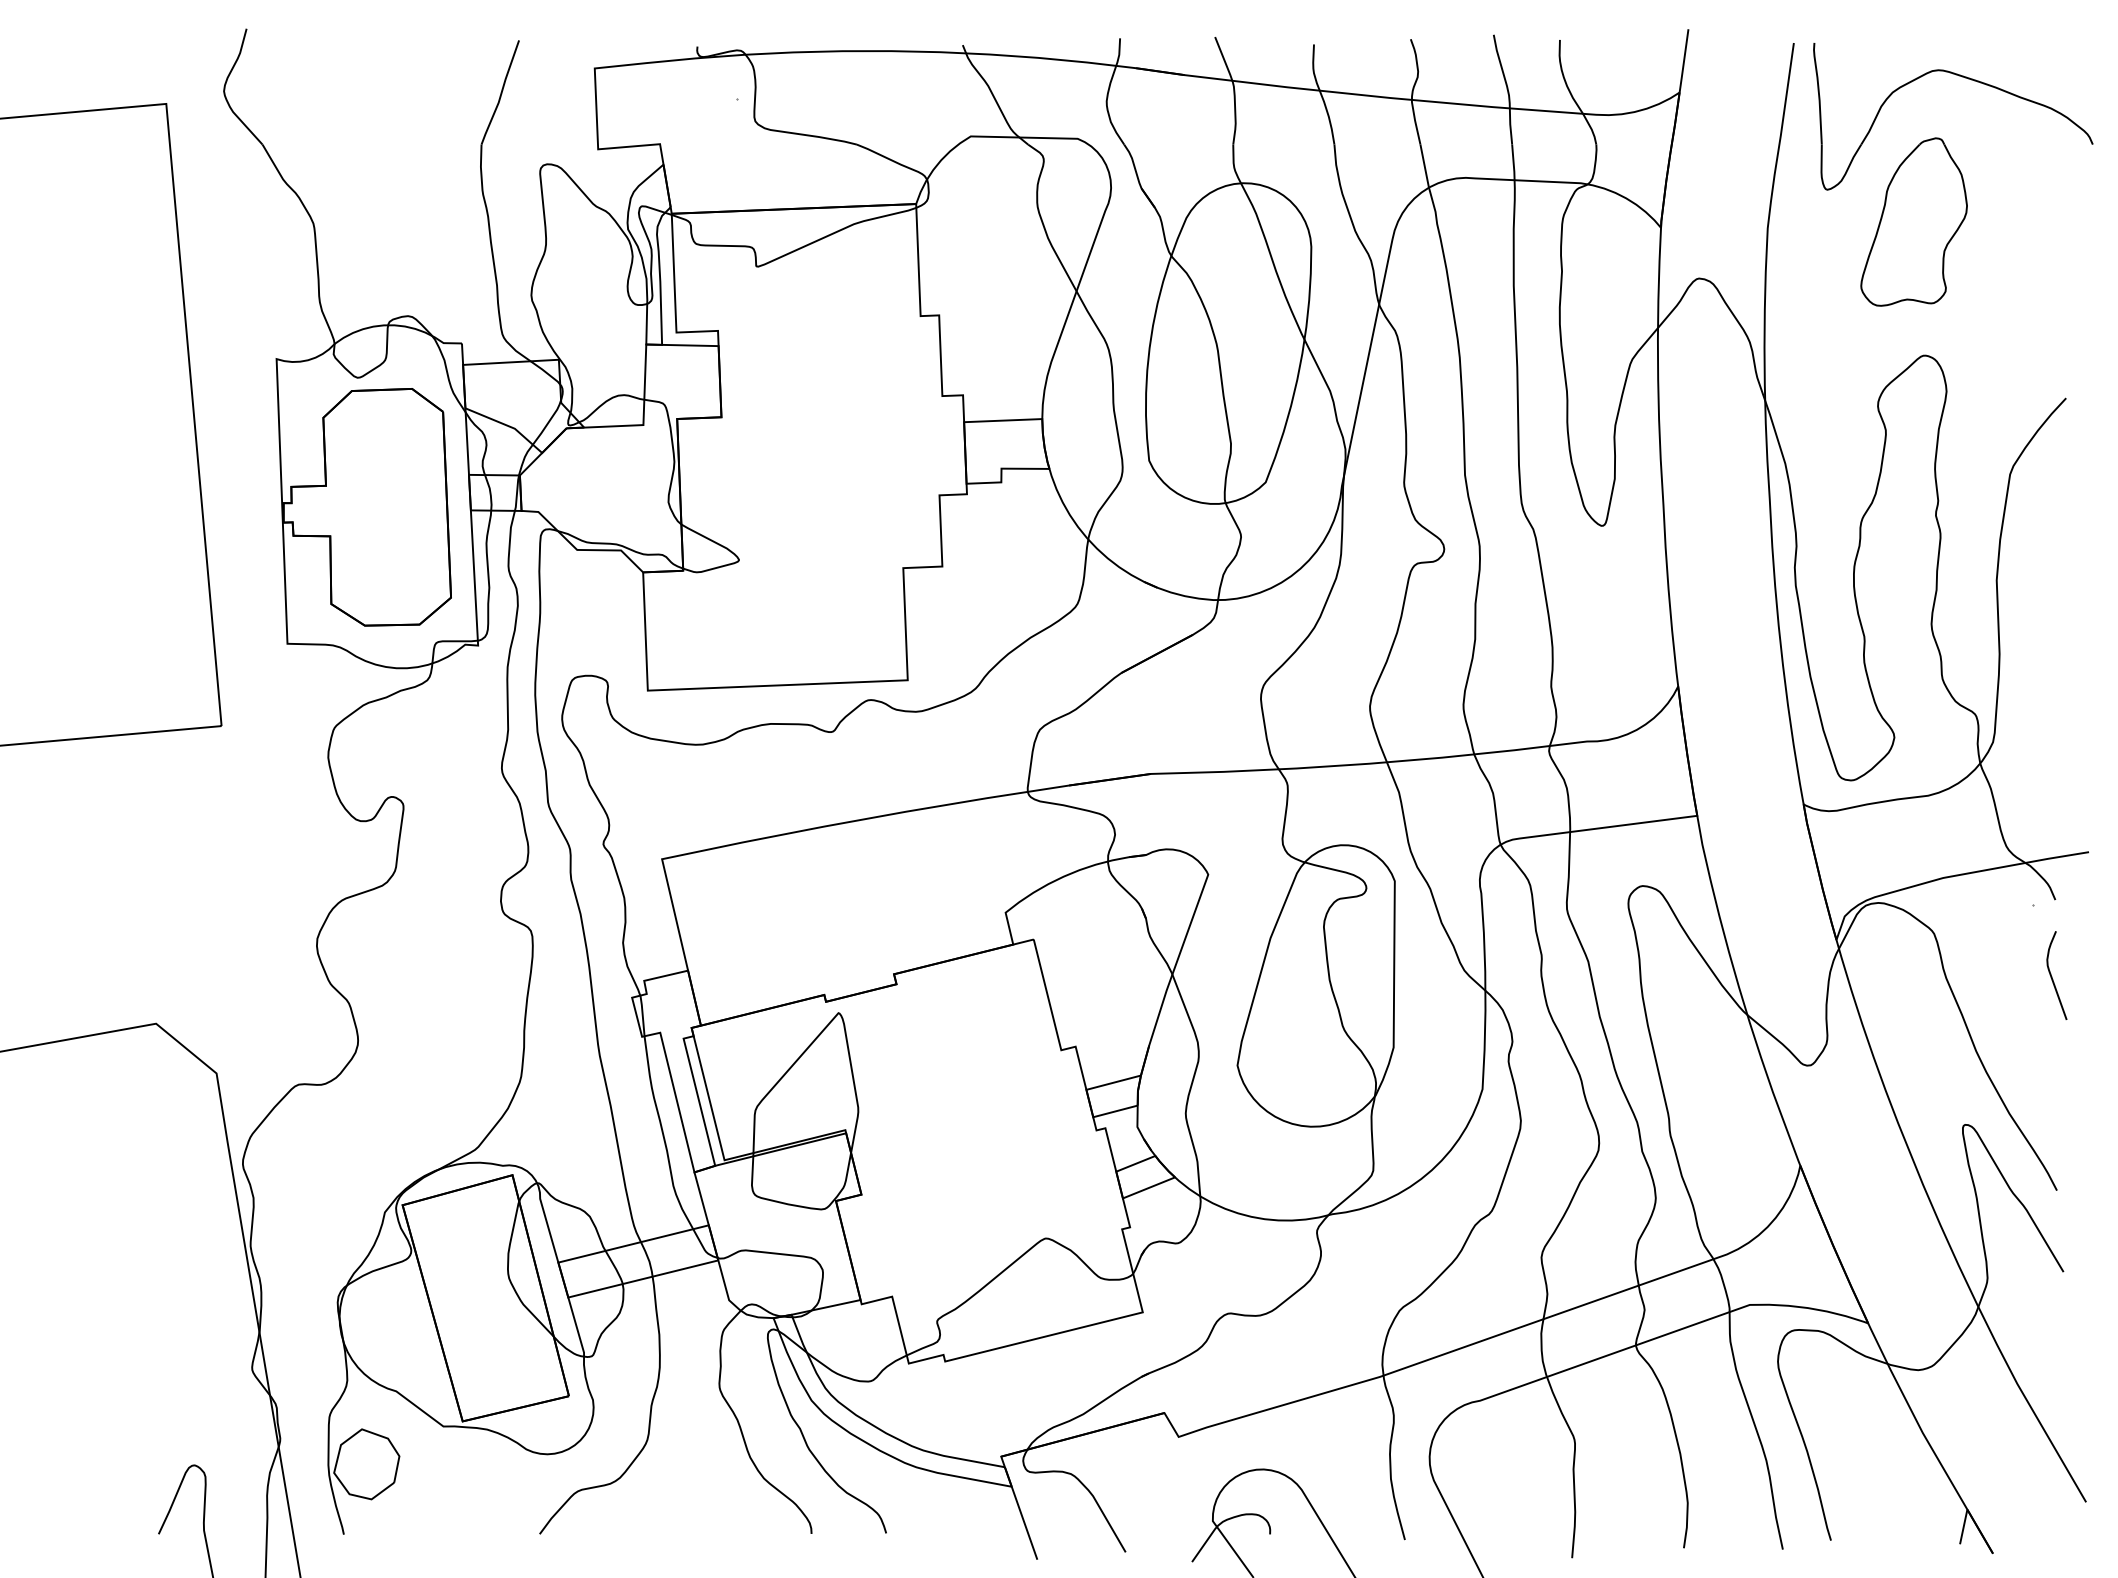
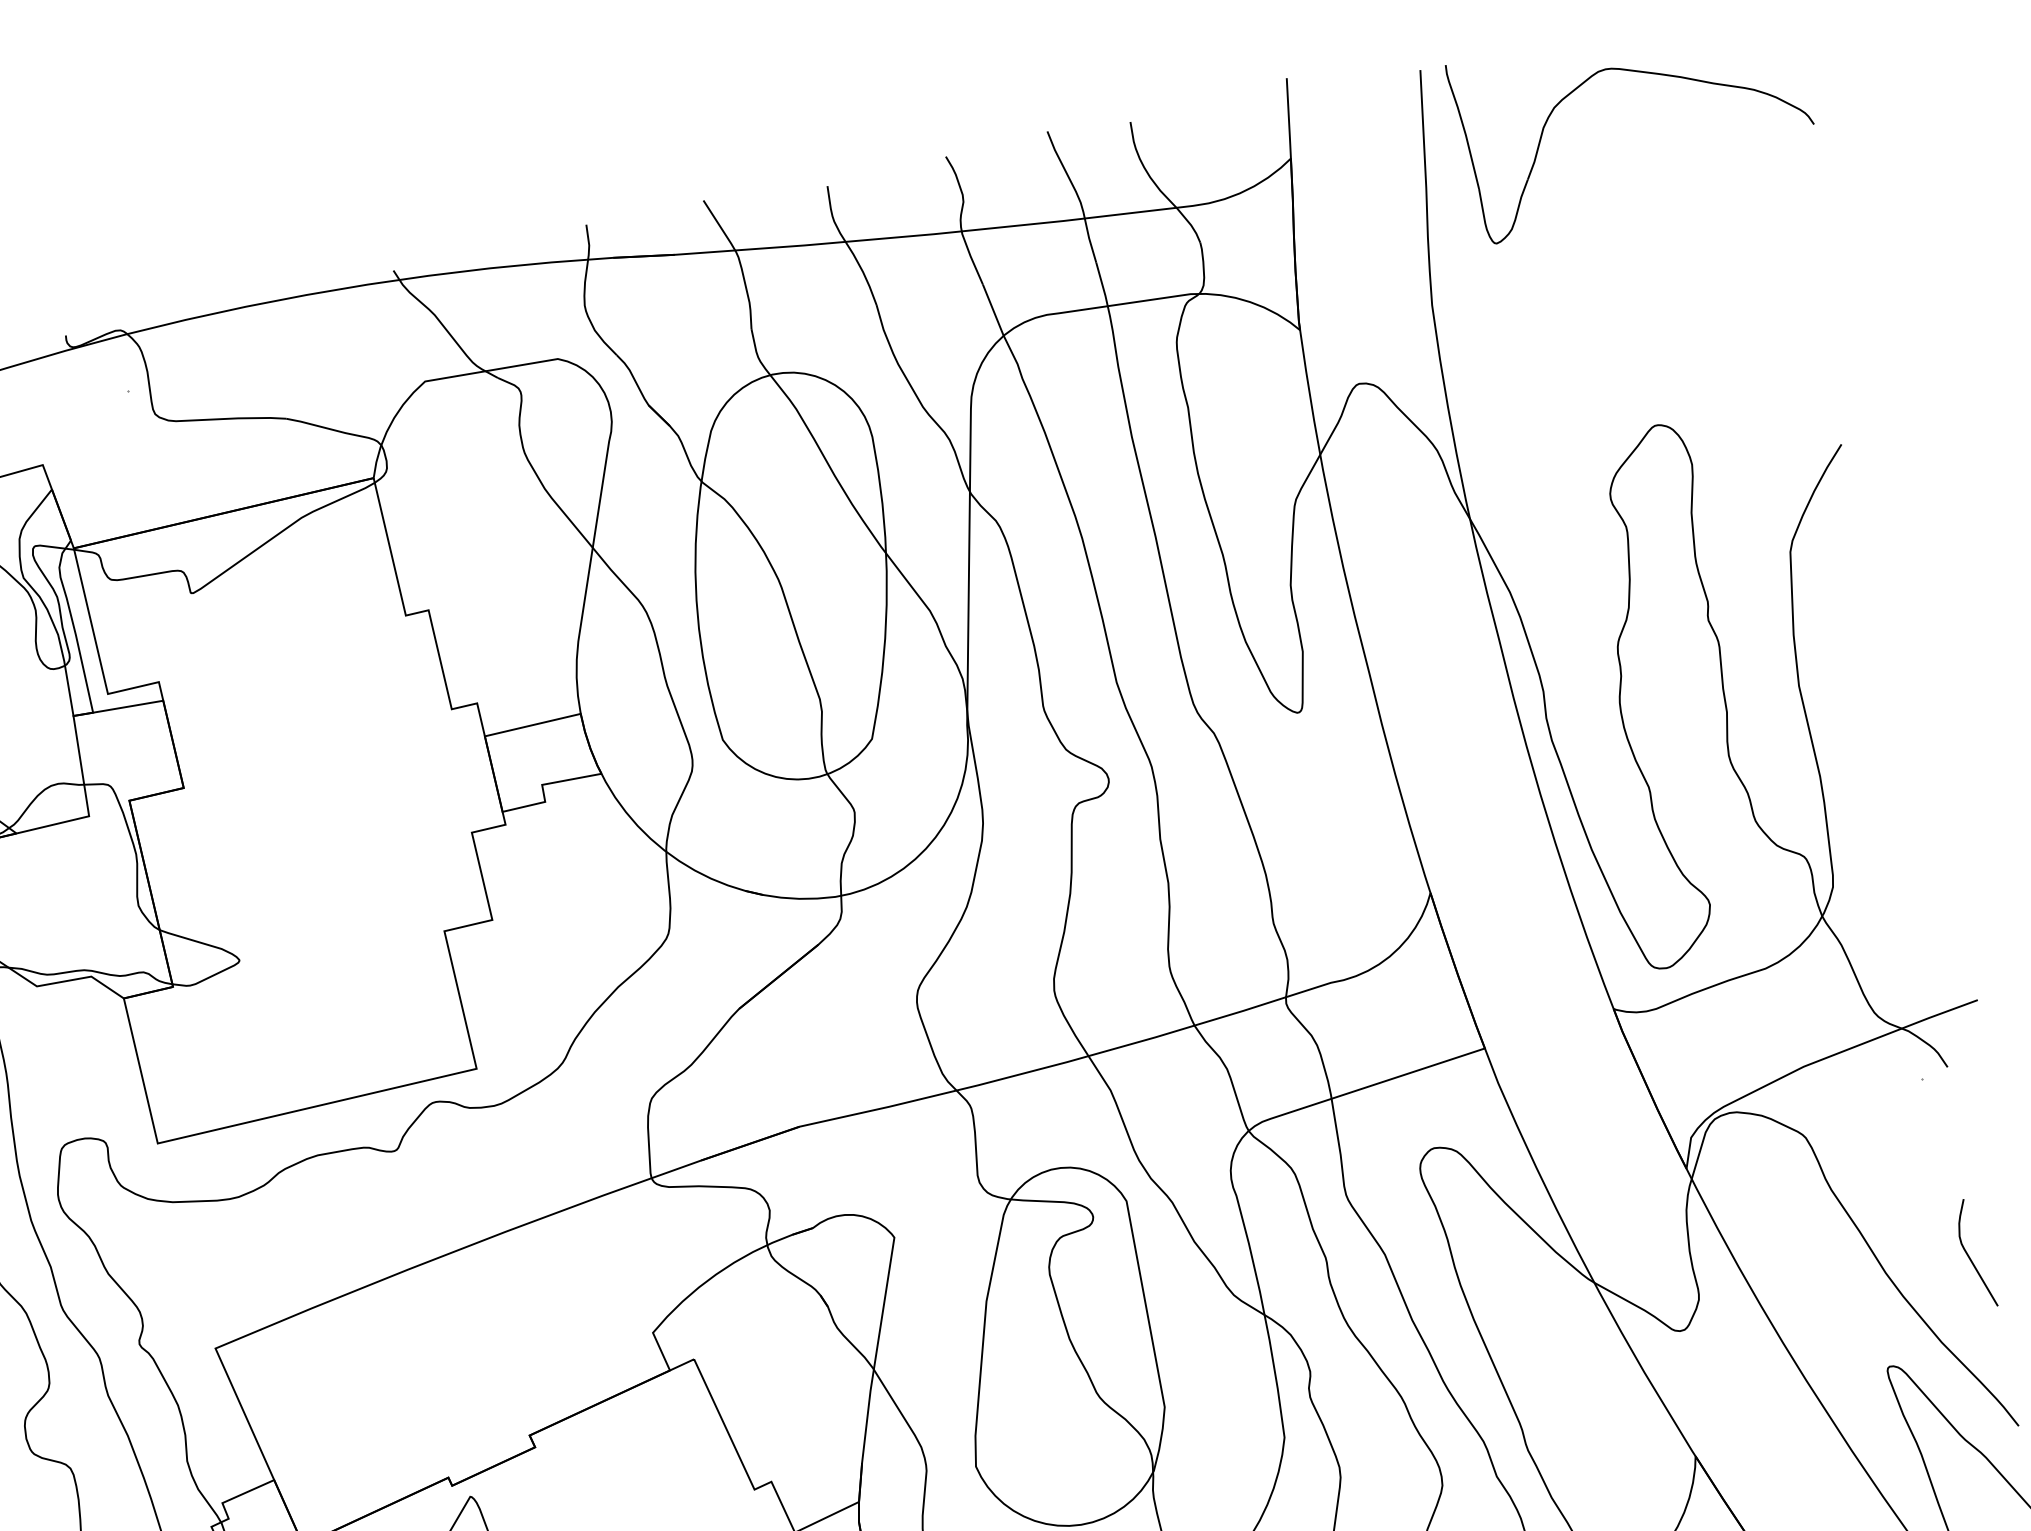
part: (1913, 221) -> (1610, 262), removed
curve: (2052, 976) -> (1970, 1255), moved

